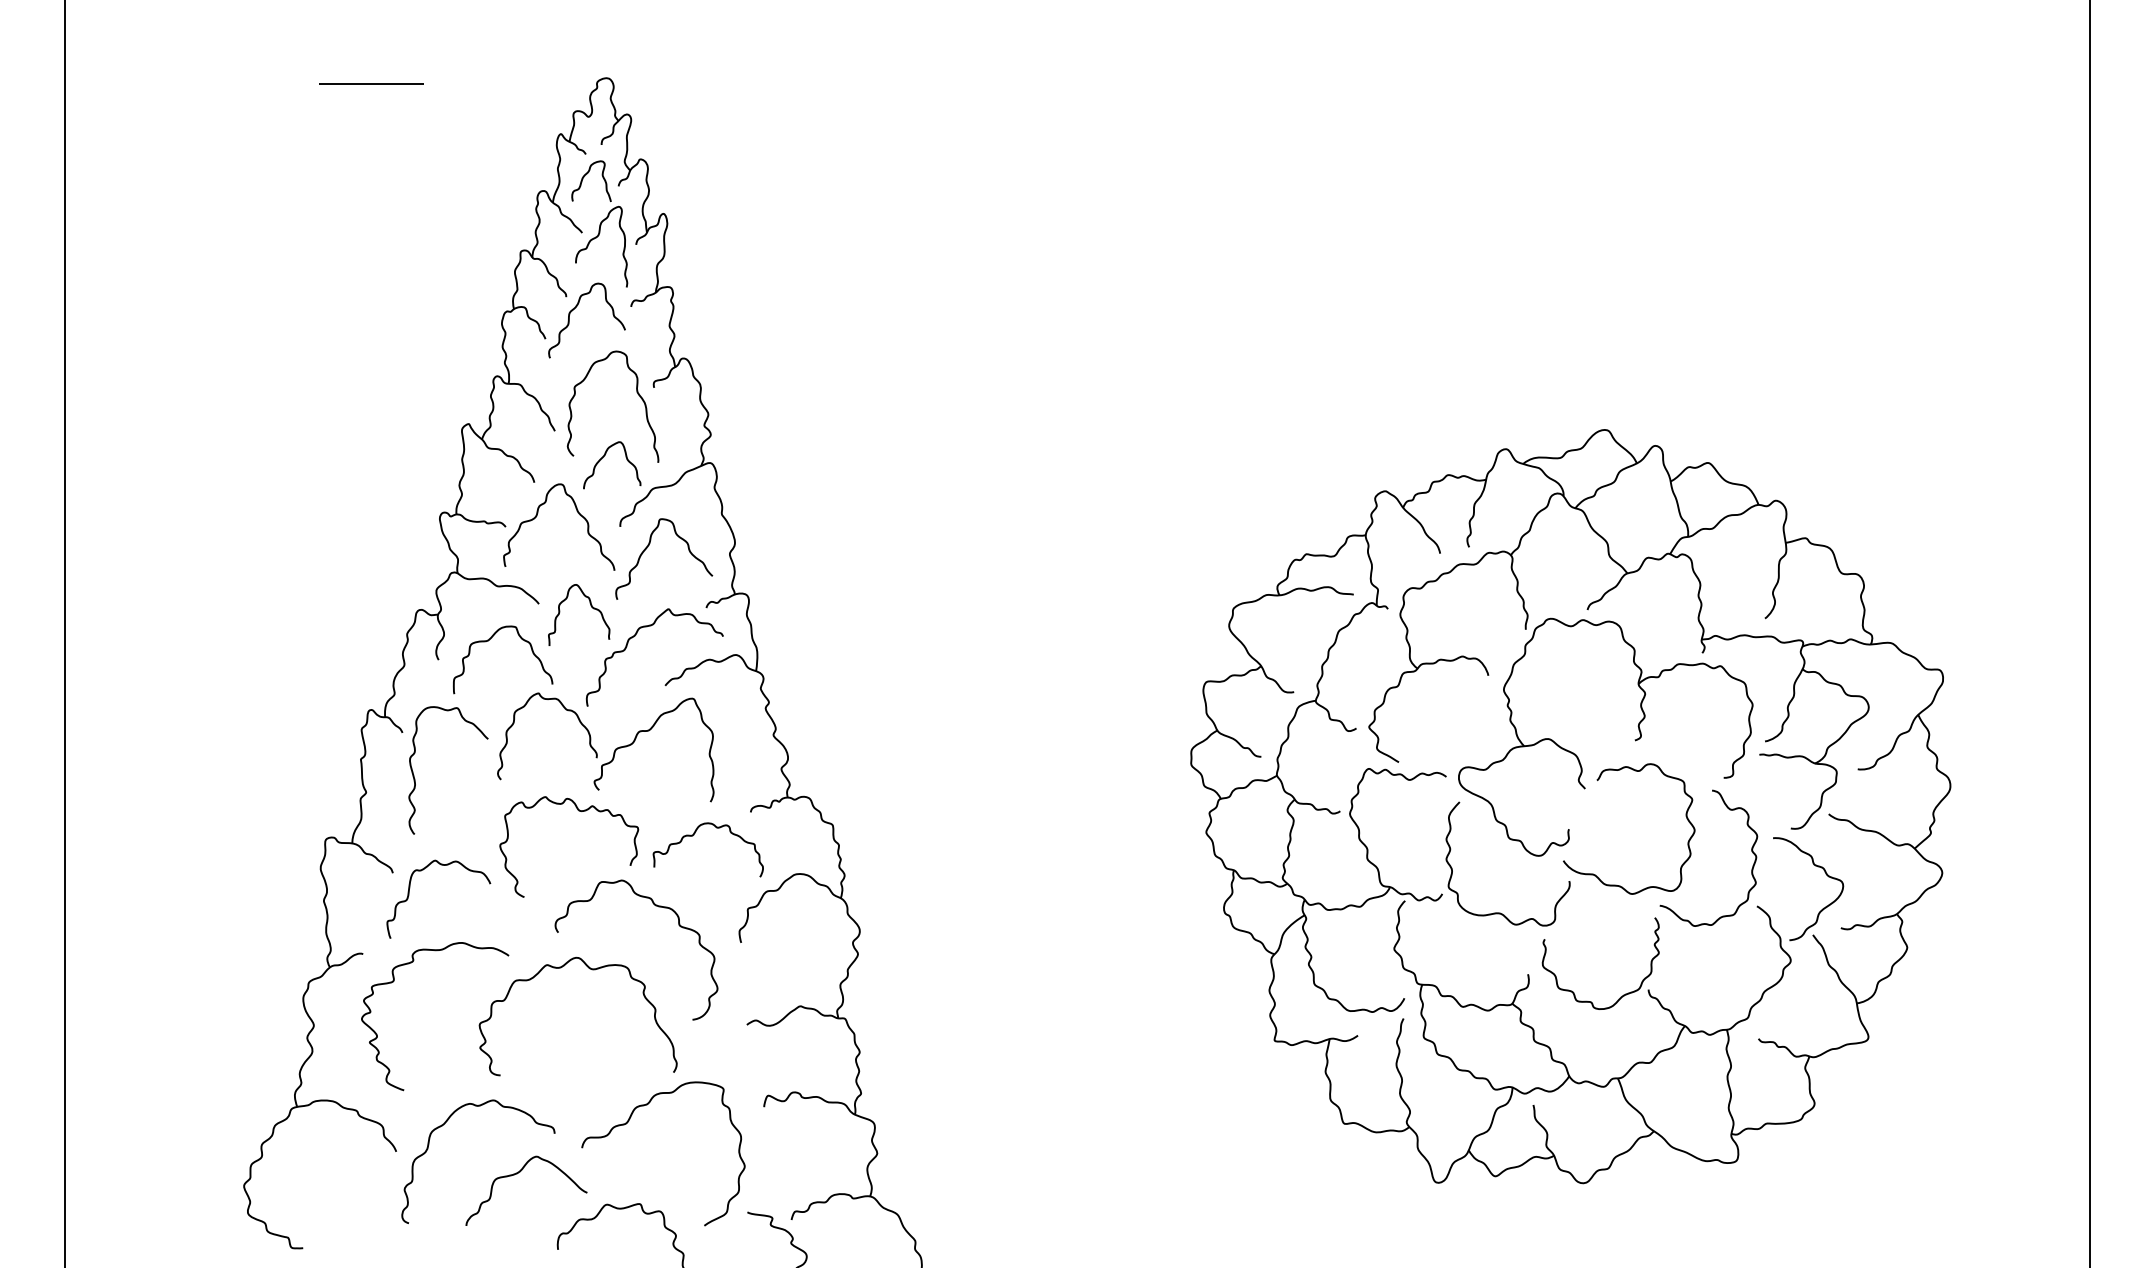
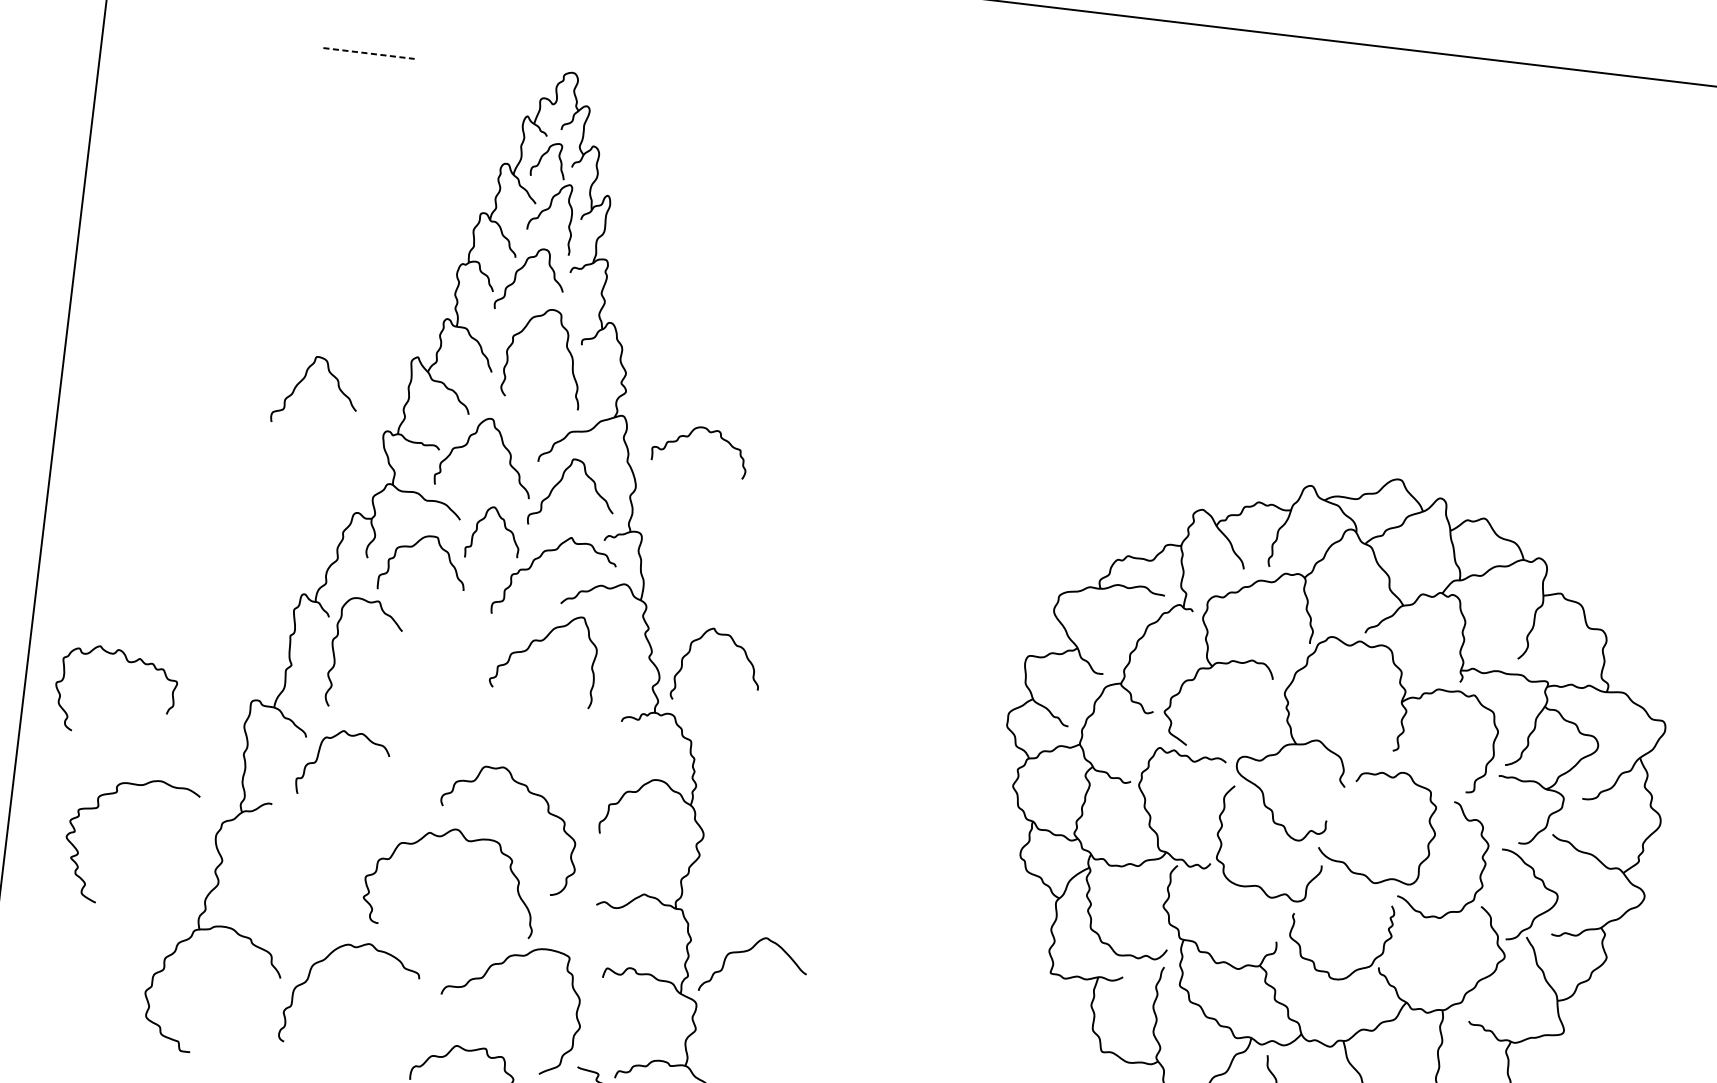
line: (371, 83) -> (369, 53), solid -> dashed
curve: (604, 456) -> (531, 399), removed
curve: (340, 466) -> (302, 380), added
curve: (564, 709) -> (734, 645), moved
curve: (578, 811) -> (127, 662), moved
curve: (694, 835) -> (689, 436), moved
curve: (394, 981) -> (98, 807), moved
curve: (517, 1174) -> (748, 951), moved

